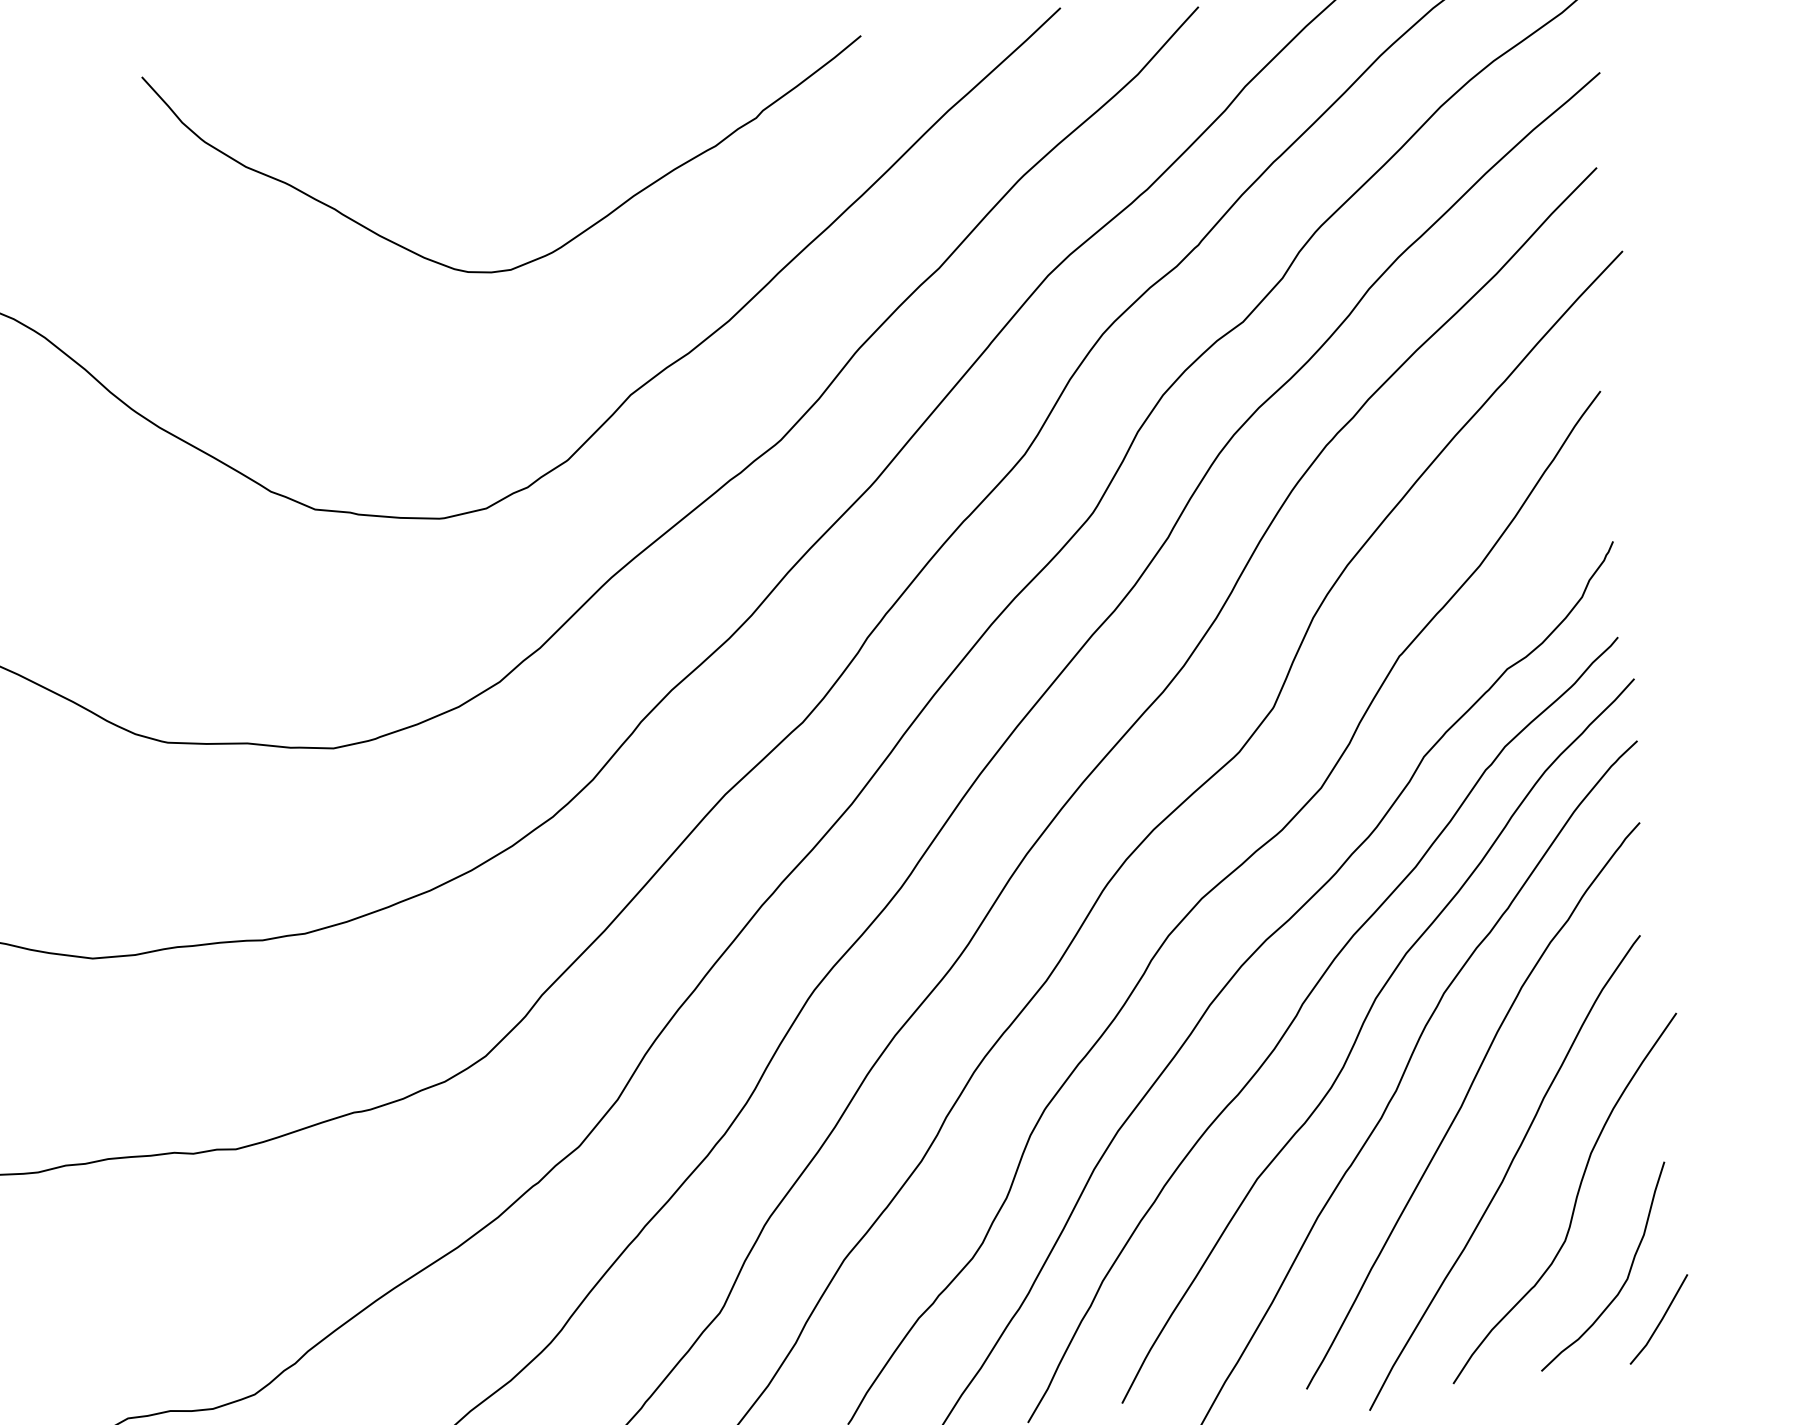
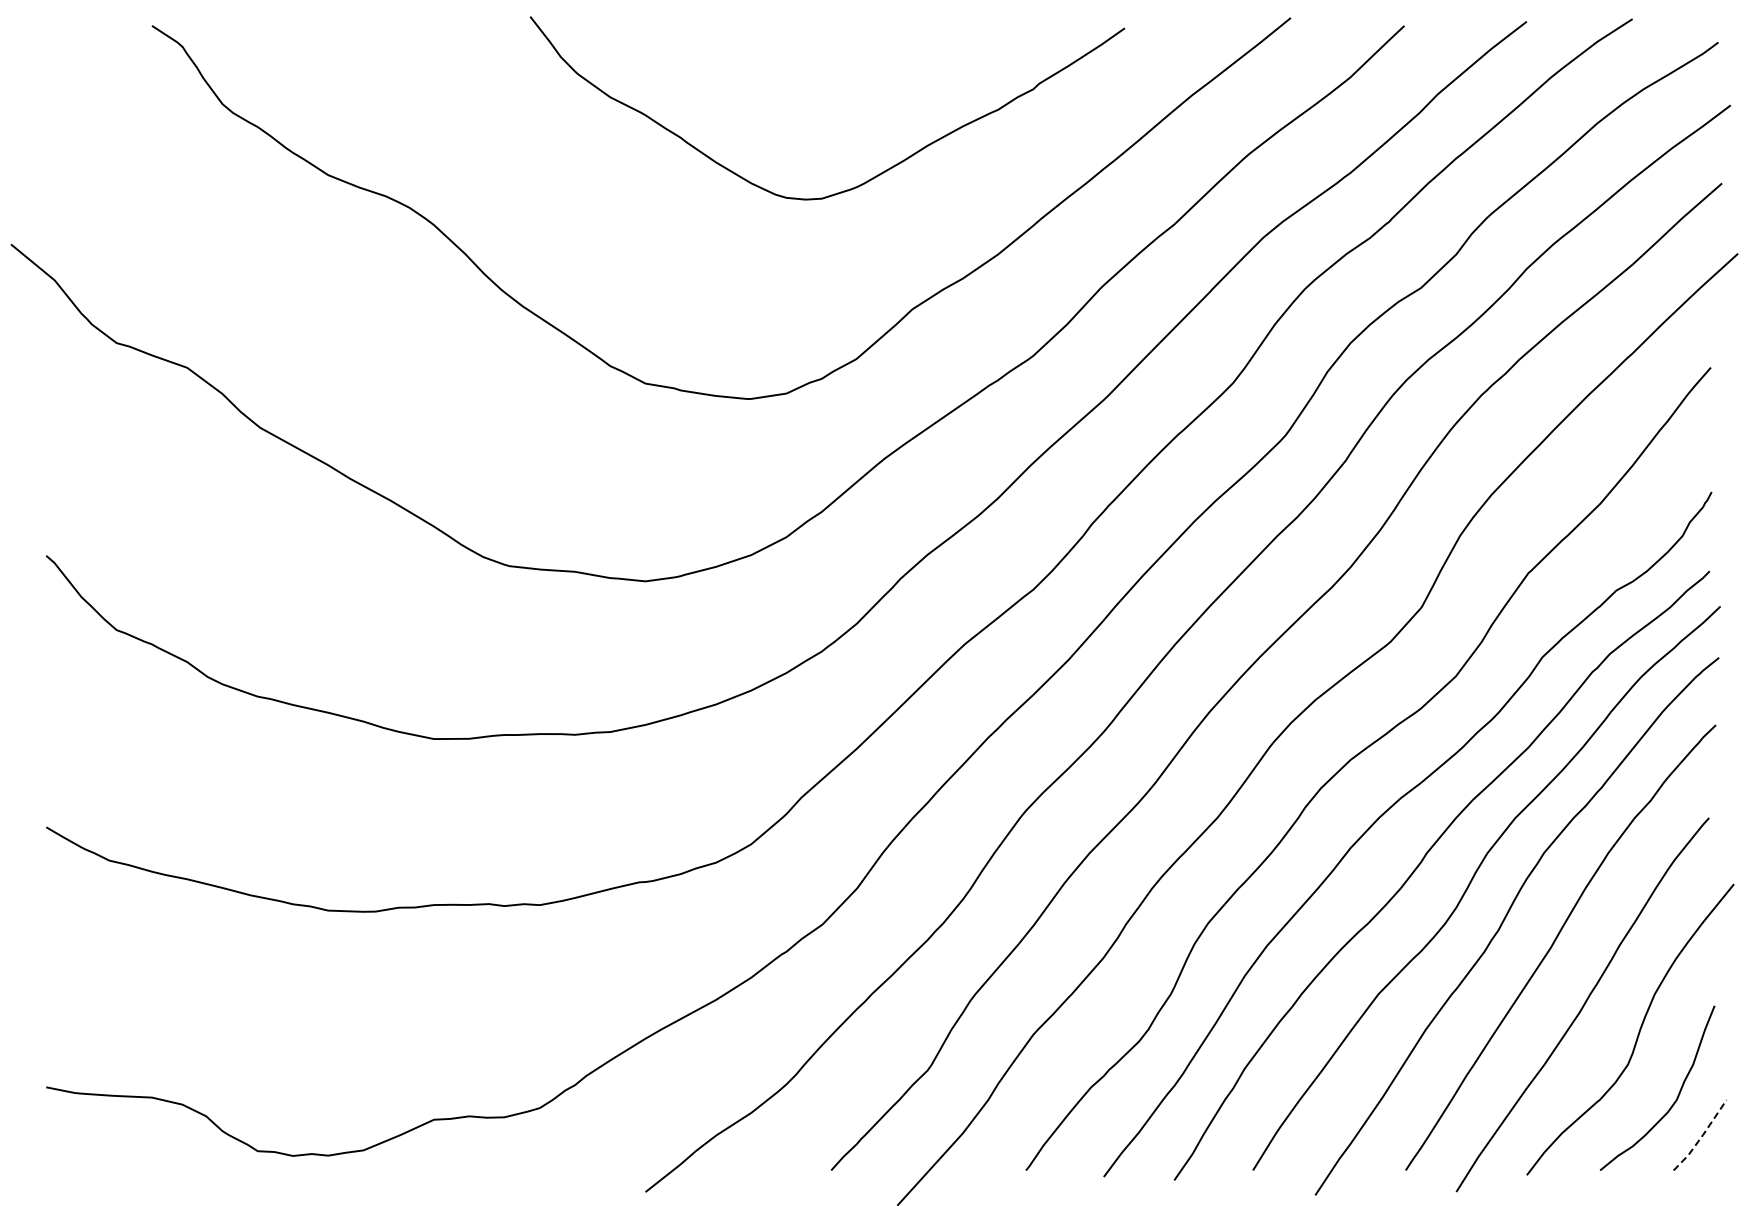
line: (1660, 1320) -> (1701, 1136), solid -> dashed

